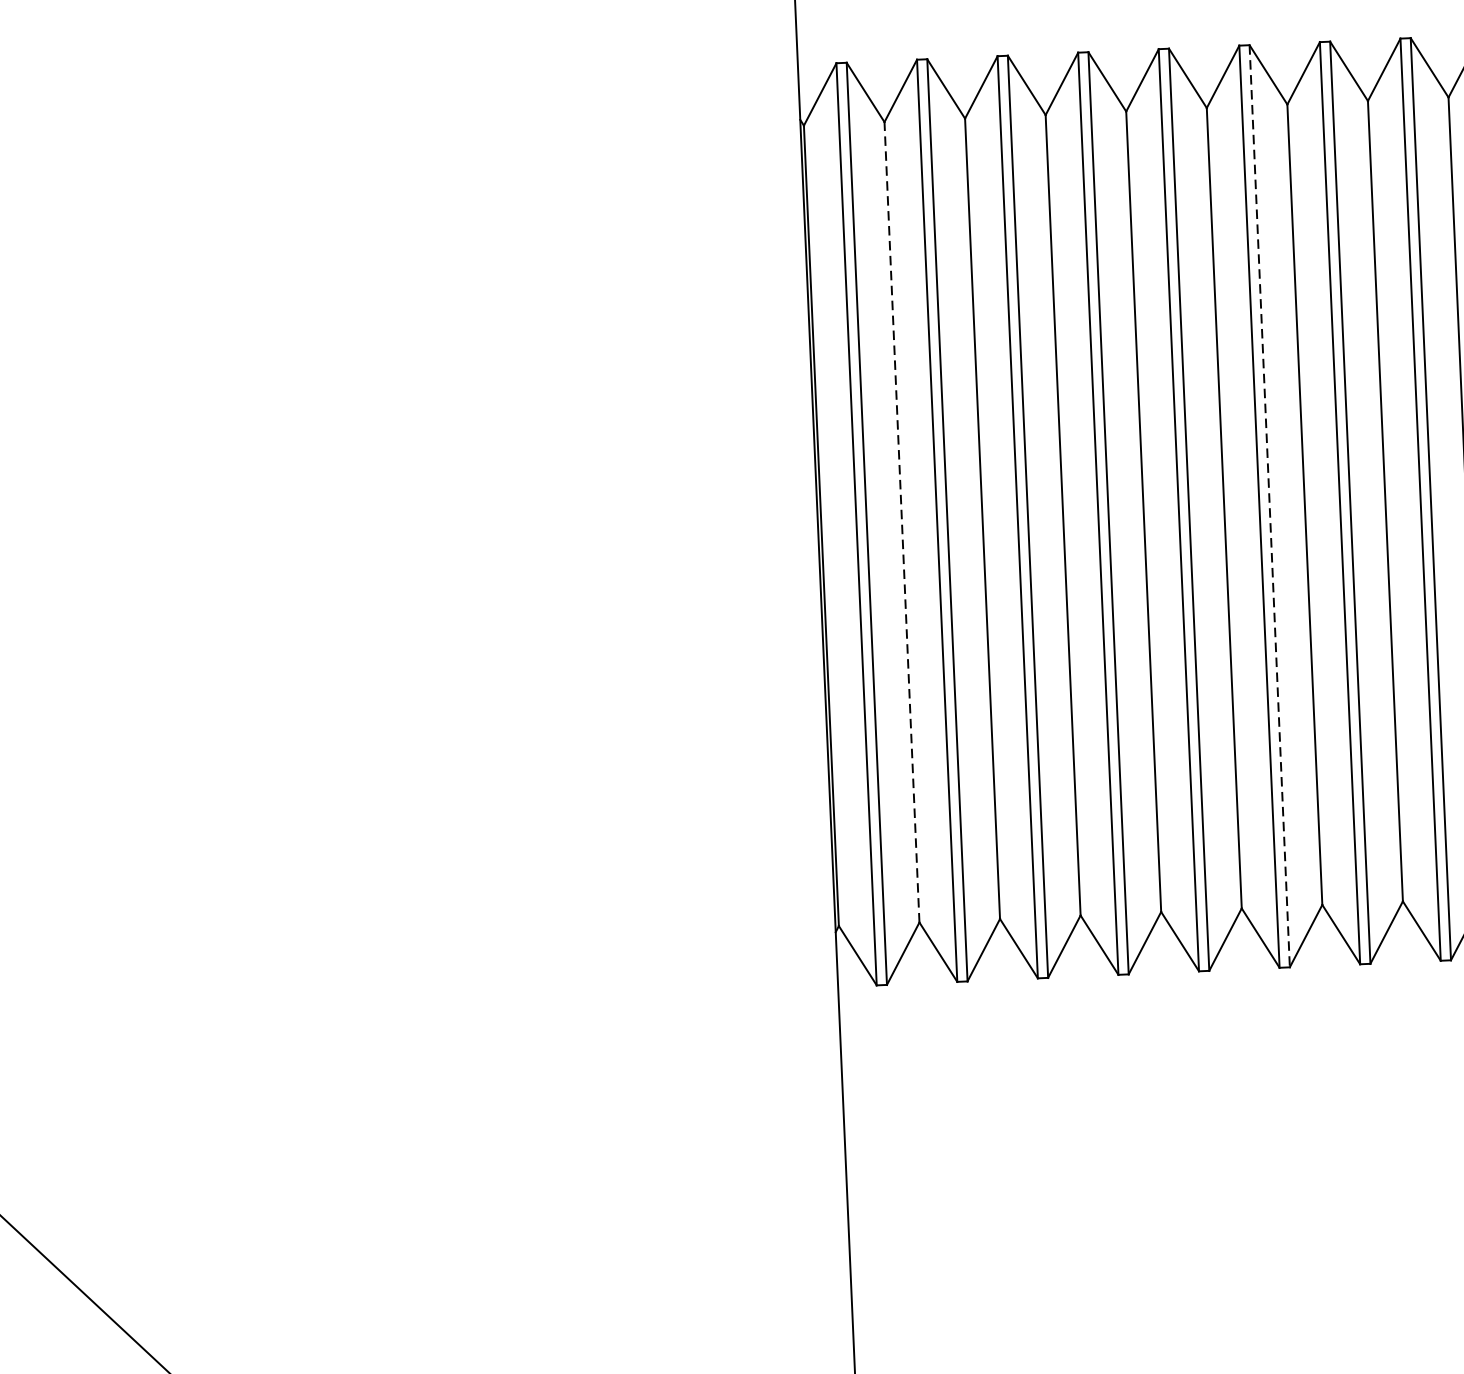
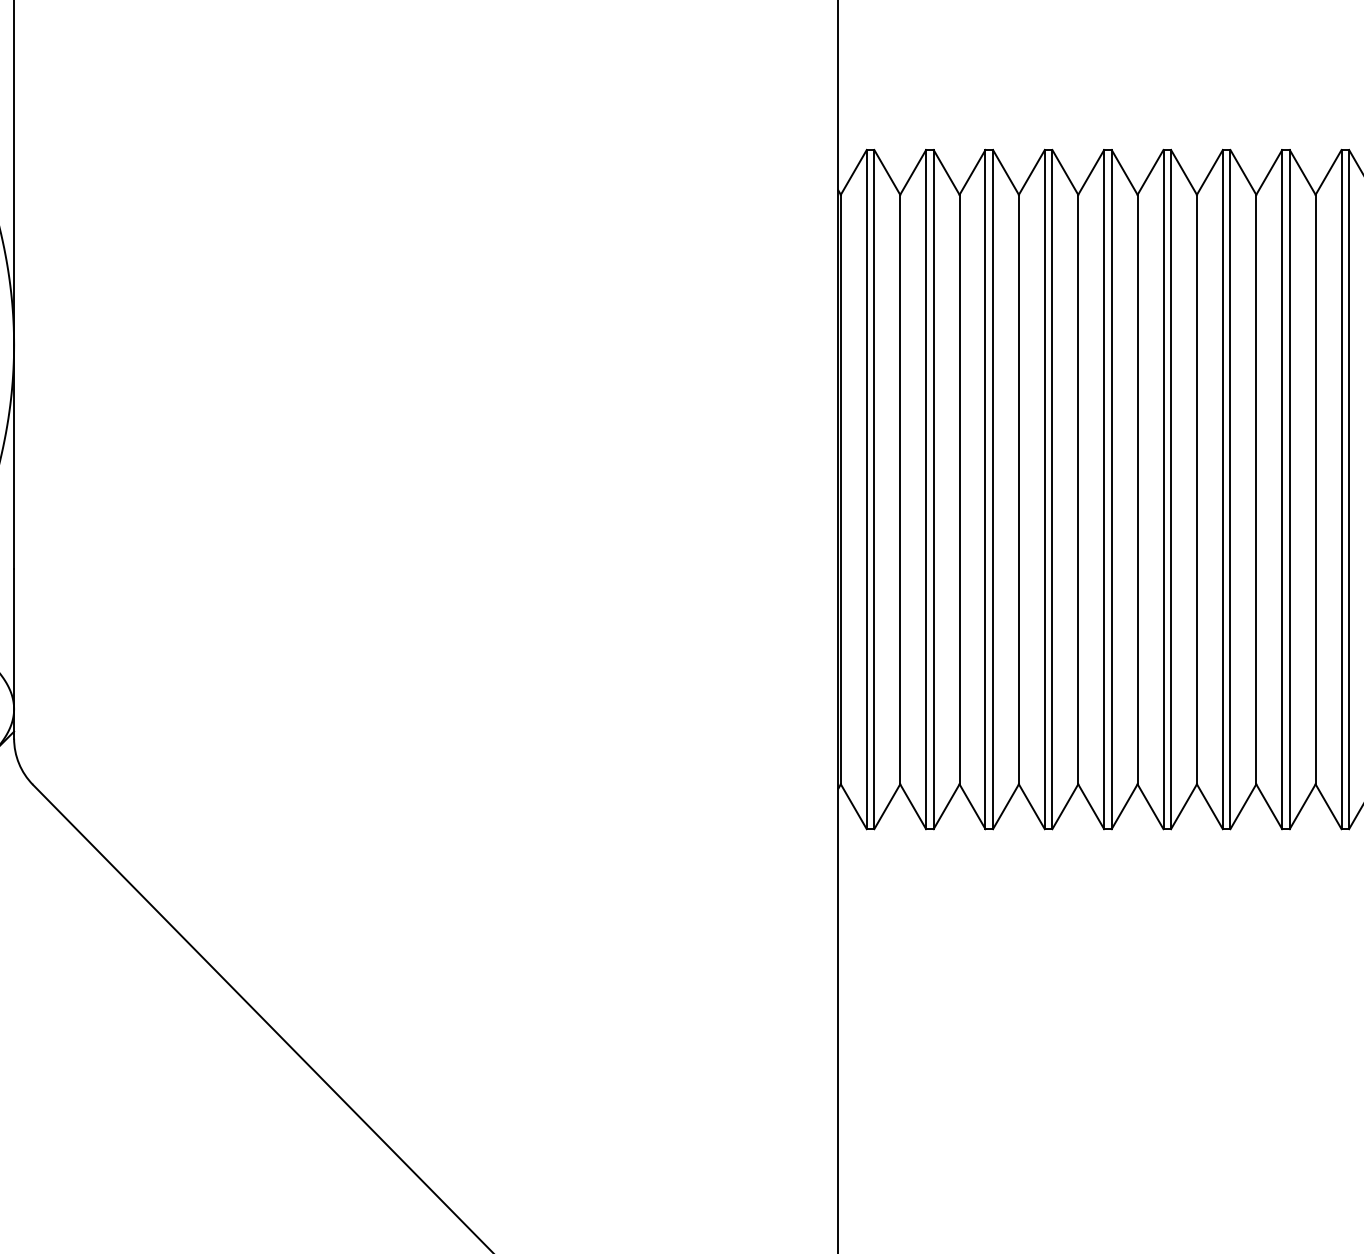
line: (1270, 506) -> (1171, 489), dashed -> solid
line: (902, 522) -> (900, 489), dashed -> solid

